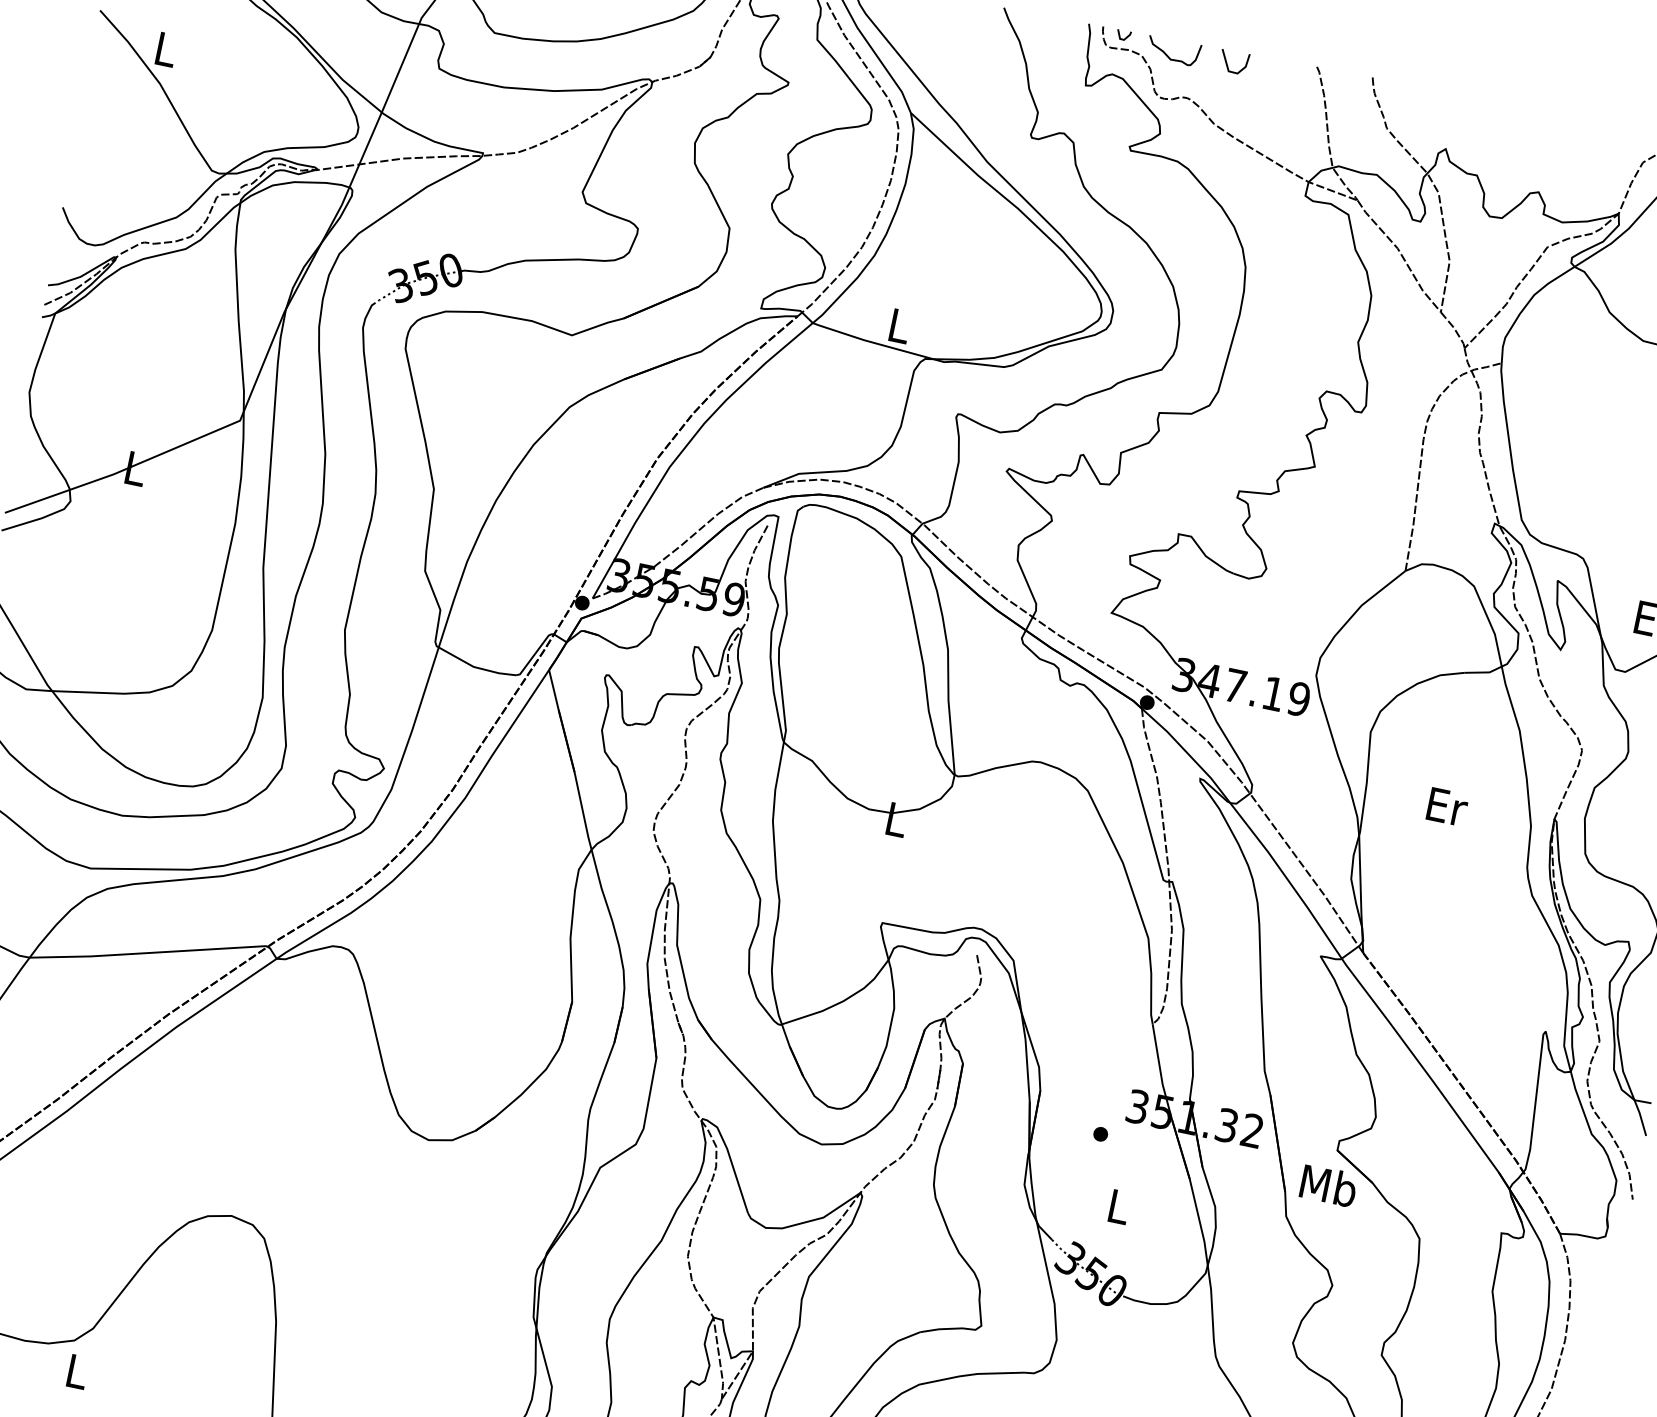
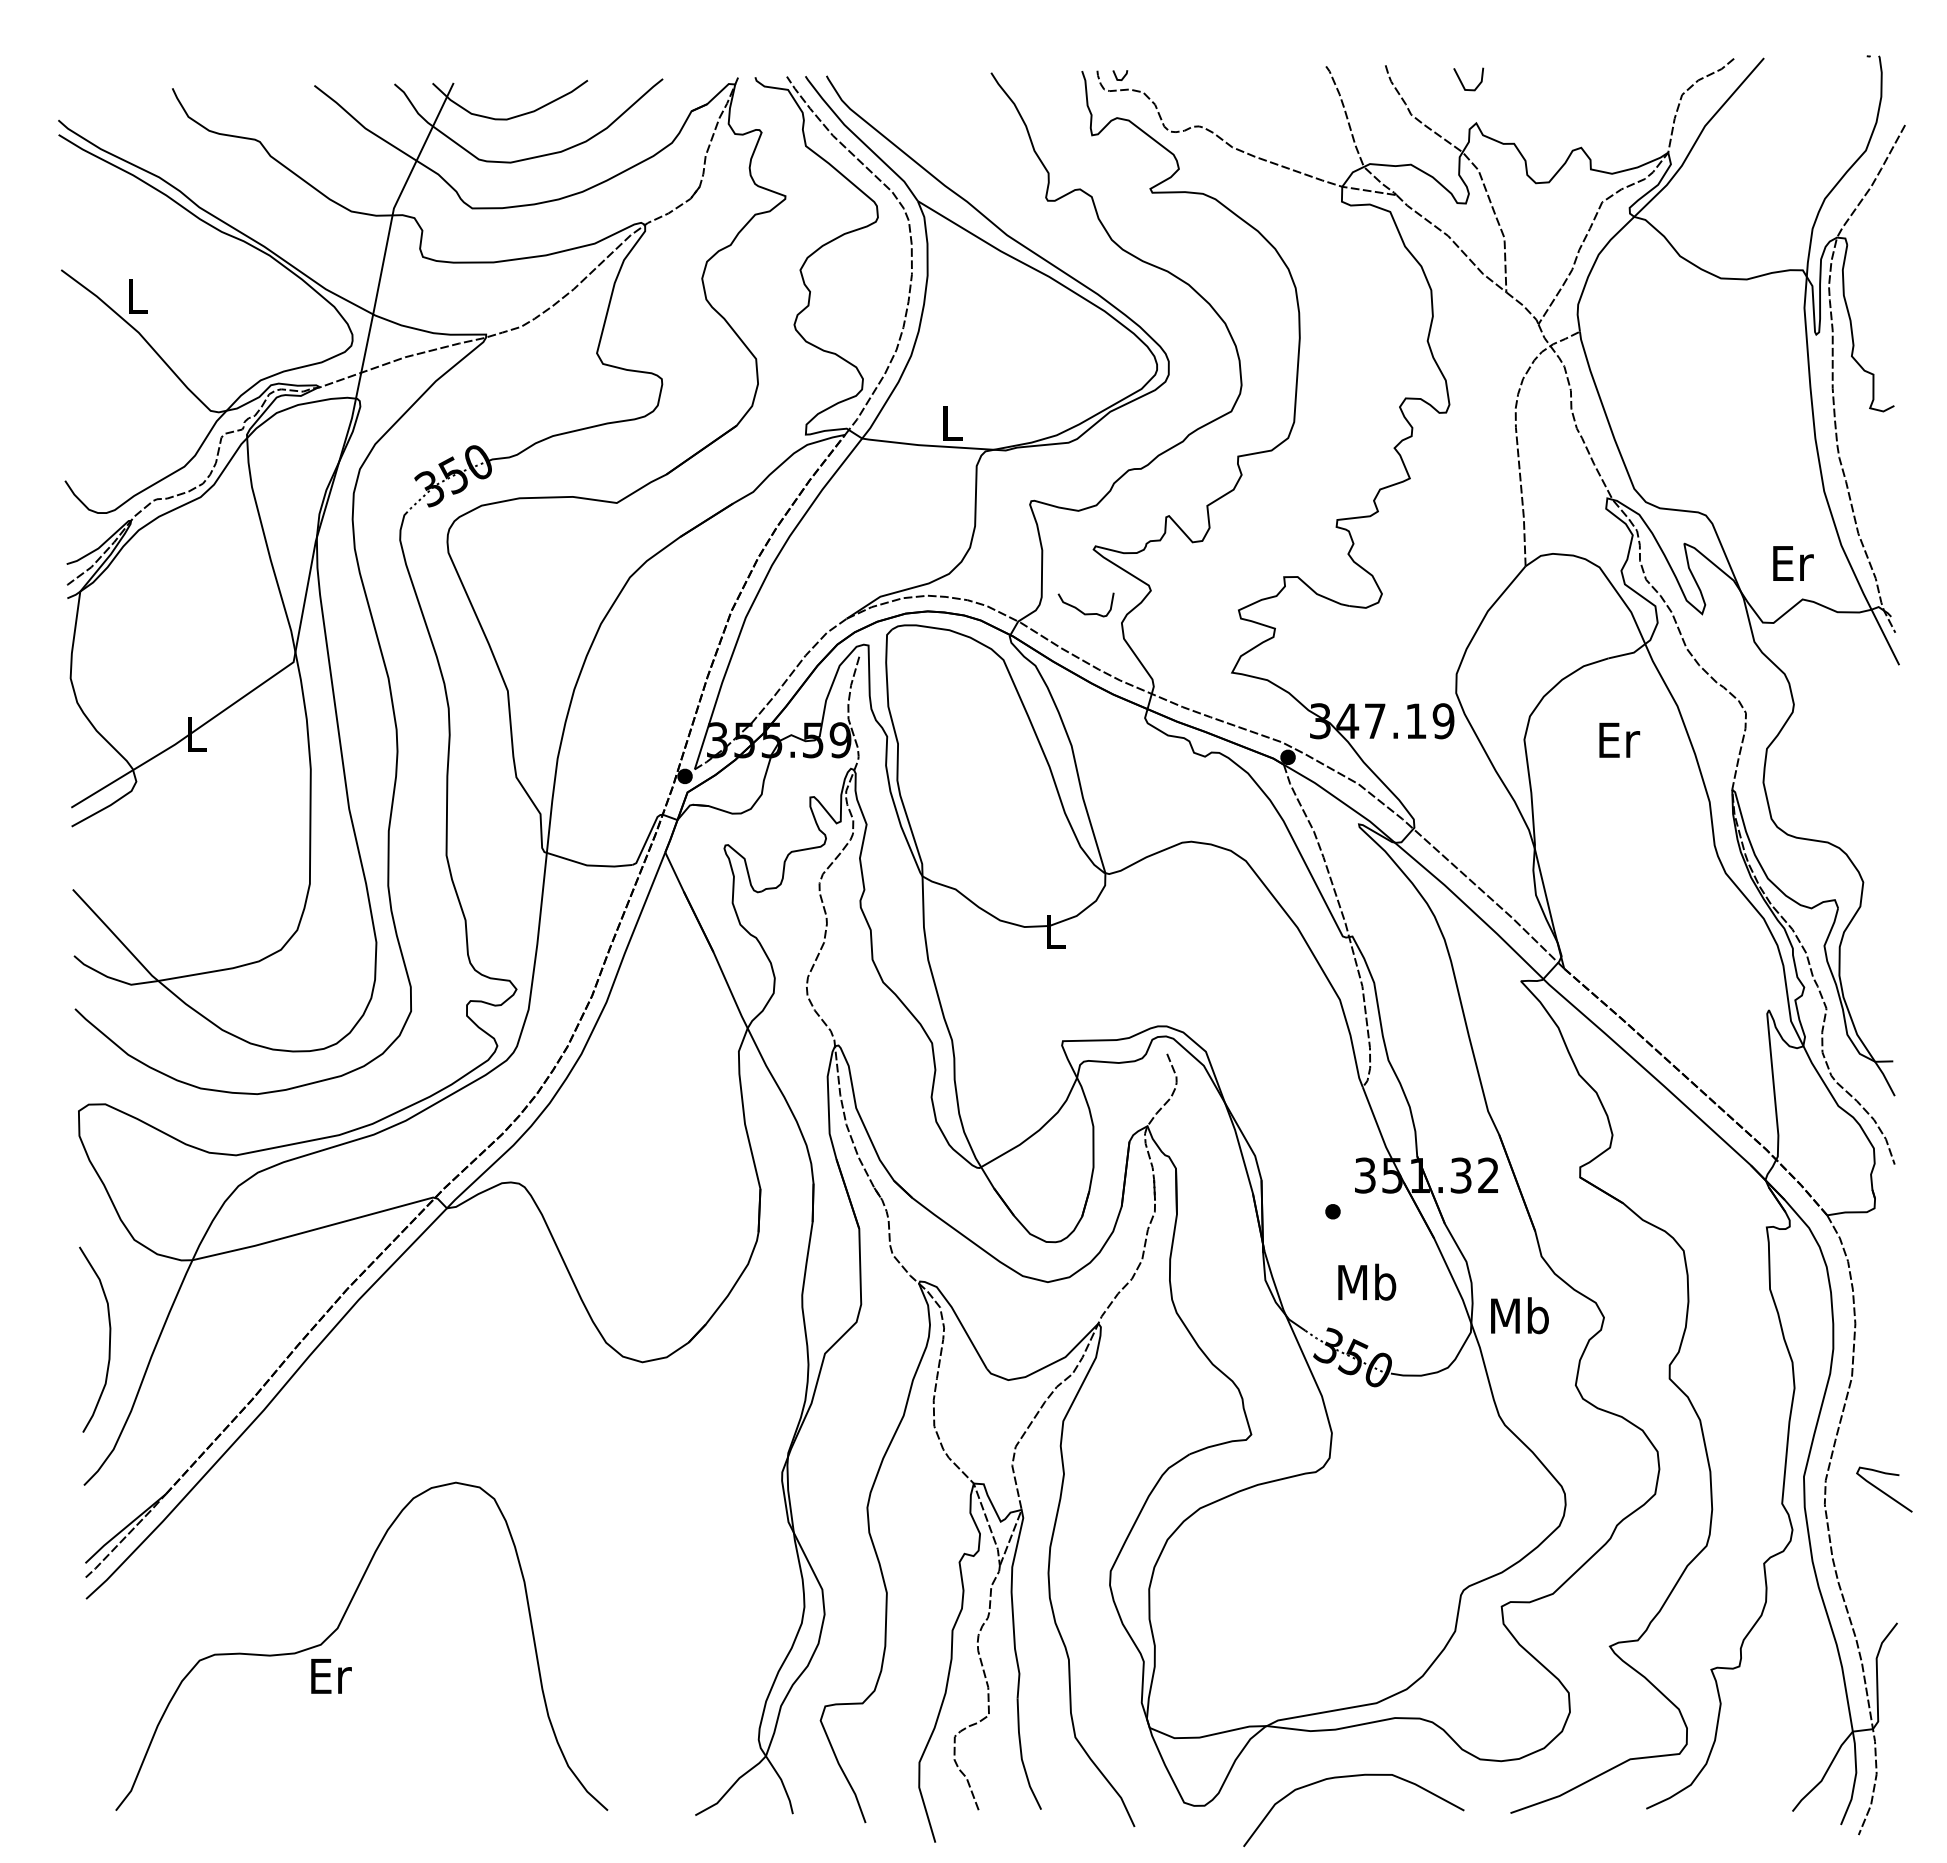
curve: (1168, 55) -> (1081, 610), moved
line: (1227, 63) -> (1462, 82), moved
text: (1447, 806) -> (1619, 739), moved
text: (1328, 1185) -> (1519, 1315), moved
text: (1119, 1205) -> (1367, 1281), L -> Mb
text: (78, 1371) -> (331, 1675), L -> Er

